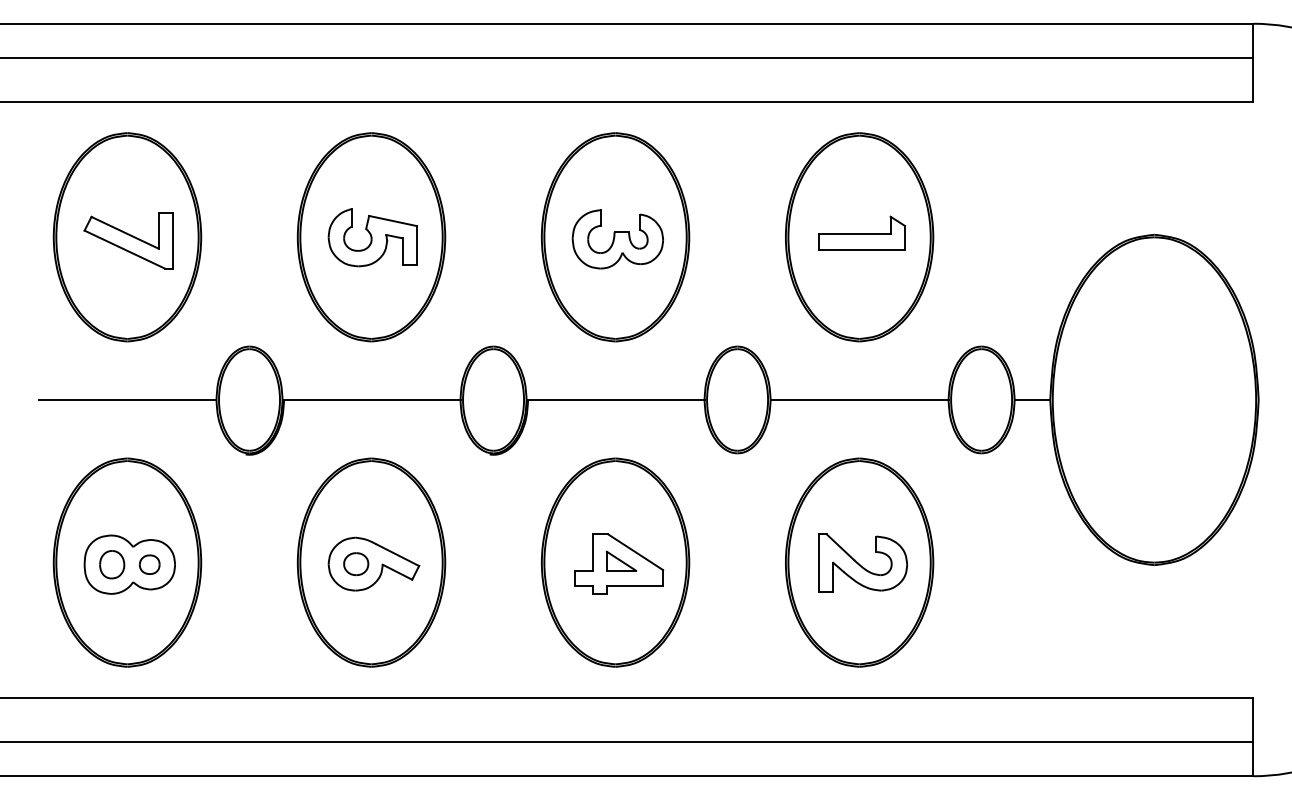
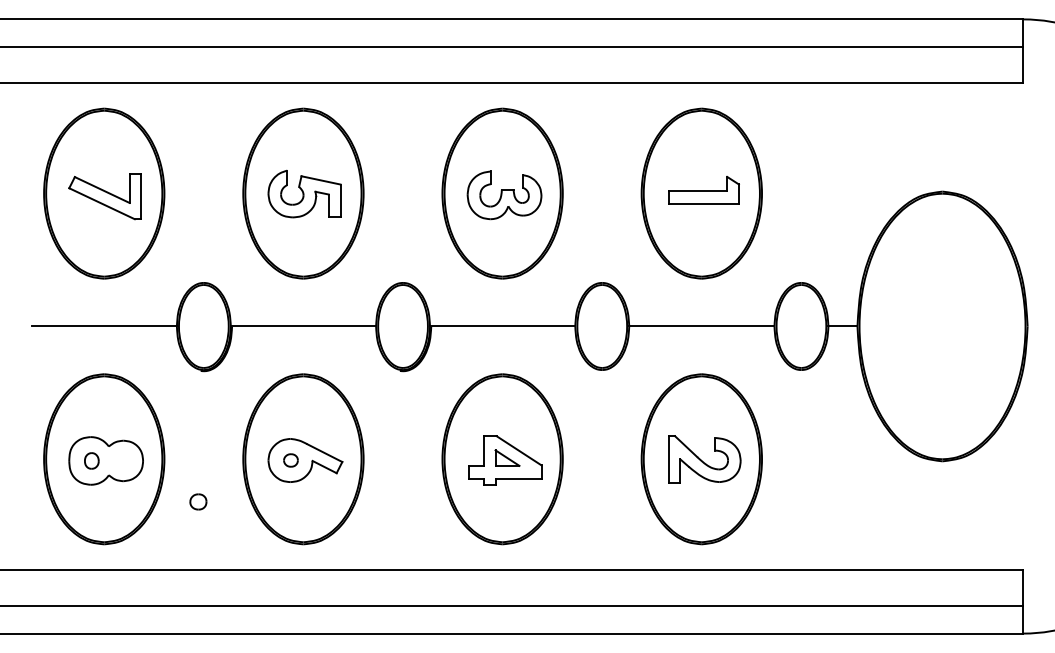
part: (111, 564) -> (91, 460), size x0.7
part: (149, 564) -> (198, 501), moved
part: (355, 564) -> (290, 460), size x0.7

